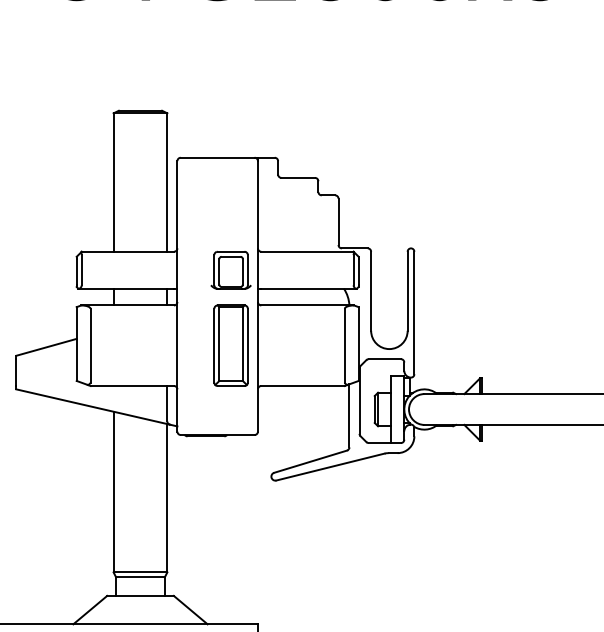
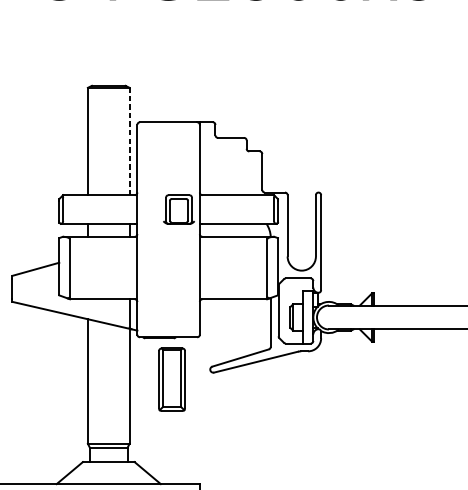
line: (167, 182) -> (129, 141), solid -> dashed
part: (230, 345) -> (171, 379), moved

